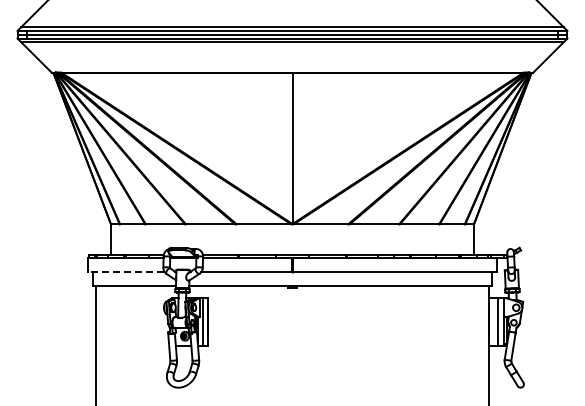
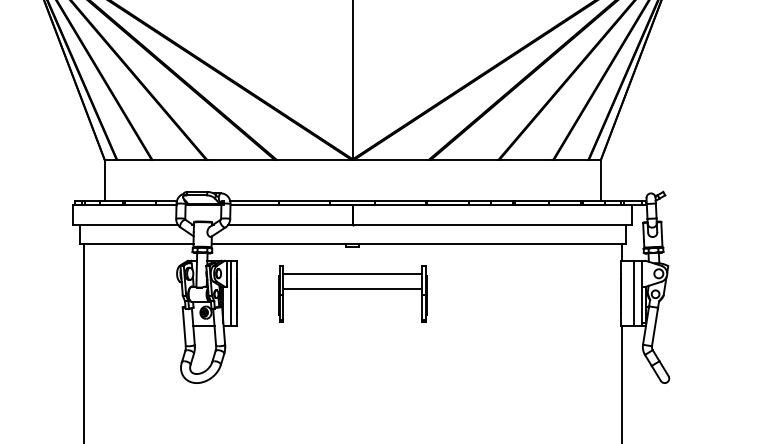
line: (125, 271) -> (124, 224), dashed -> solid
part: (292, 322) -> (352, 293), added

